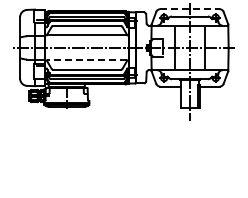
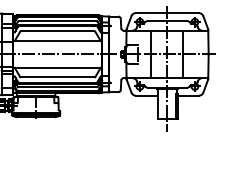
line: (189, 9) -> (166, 13), dashed -> solid
line: (86, 60) -> (57, 67), dashed -> solid

